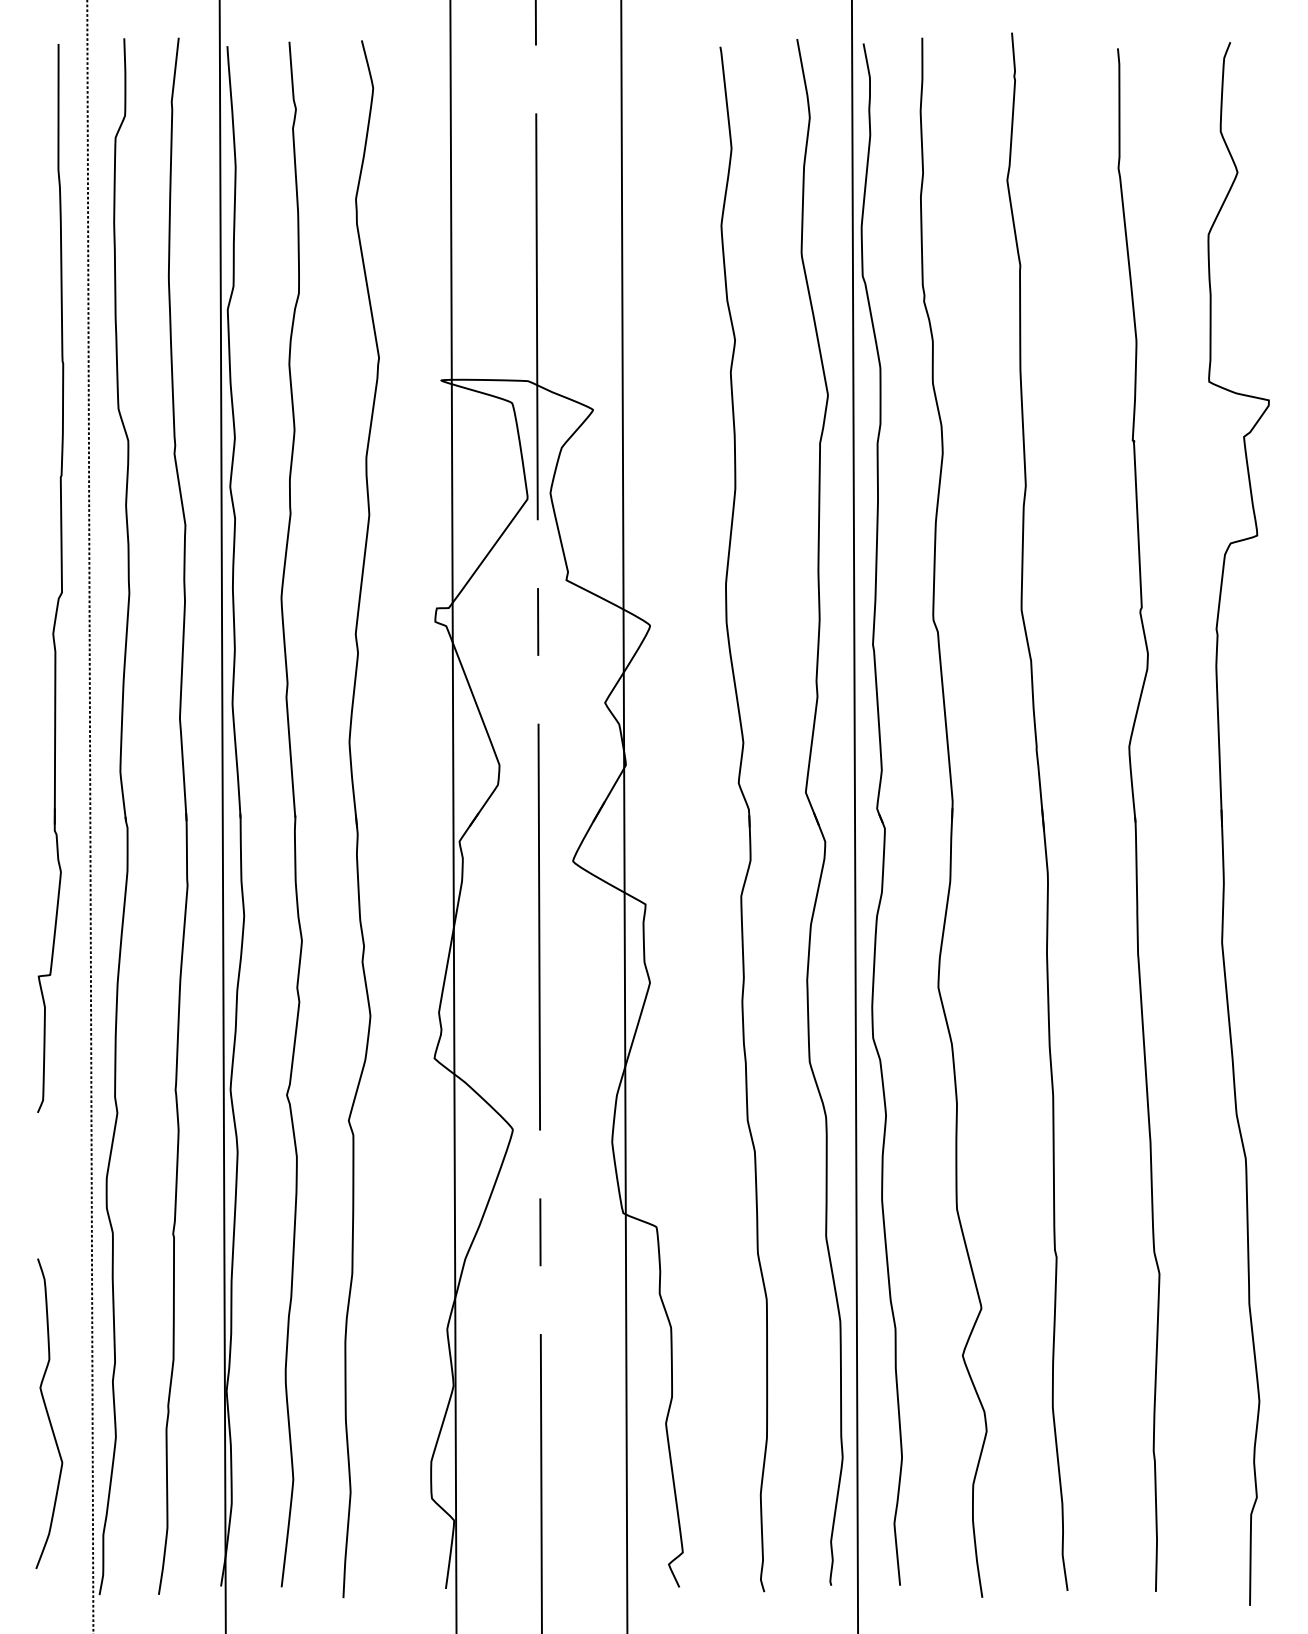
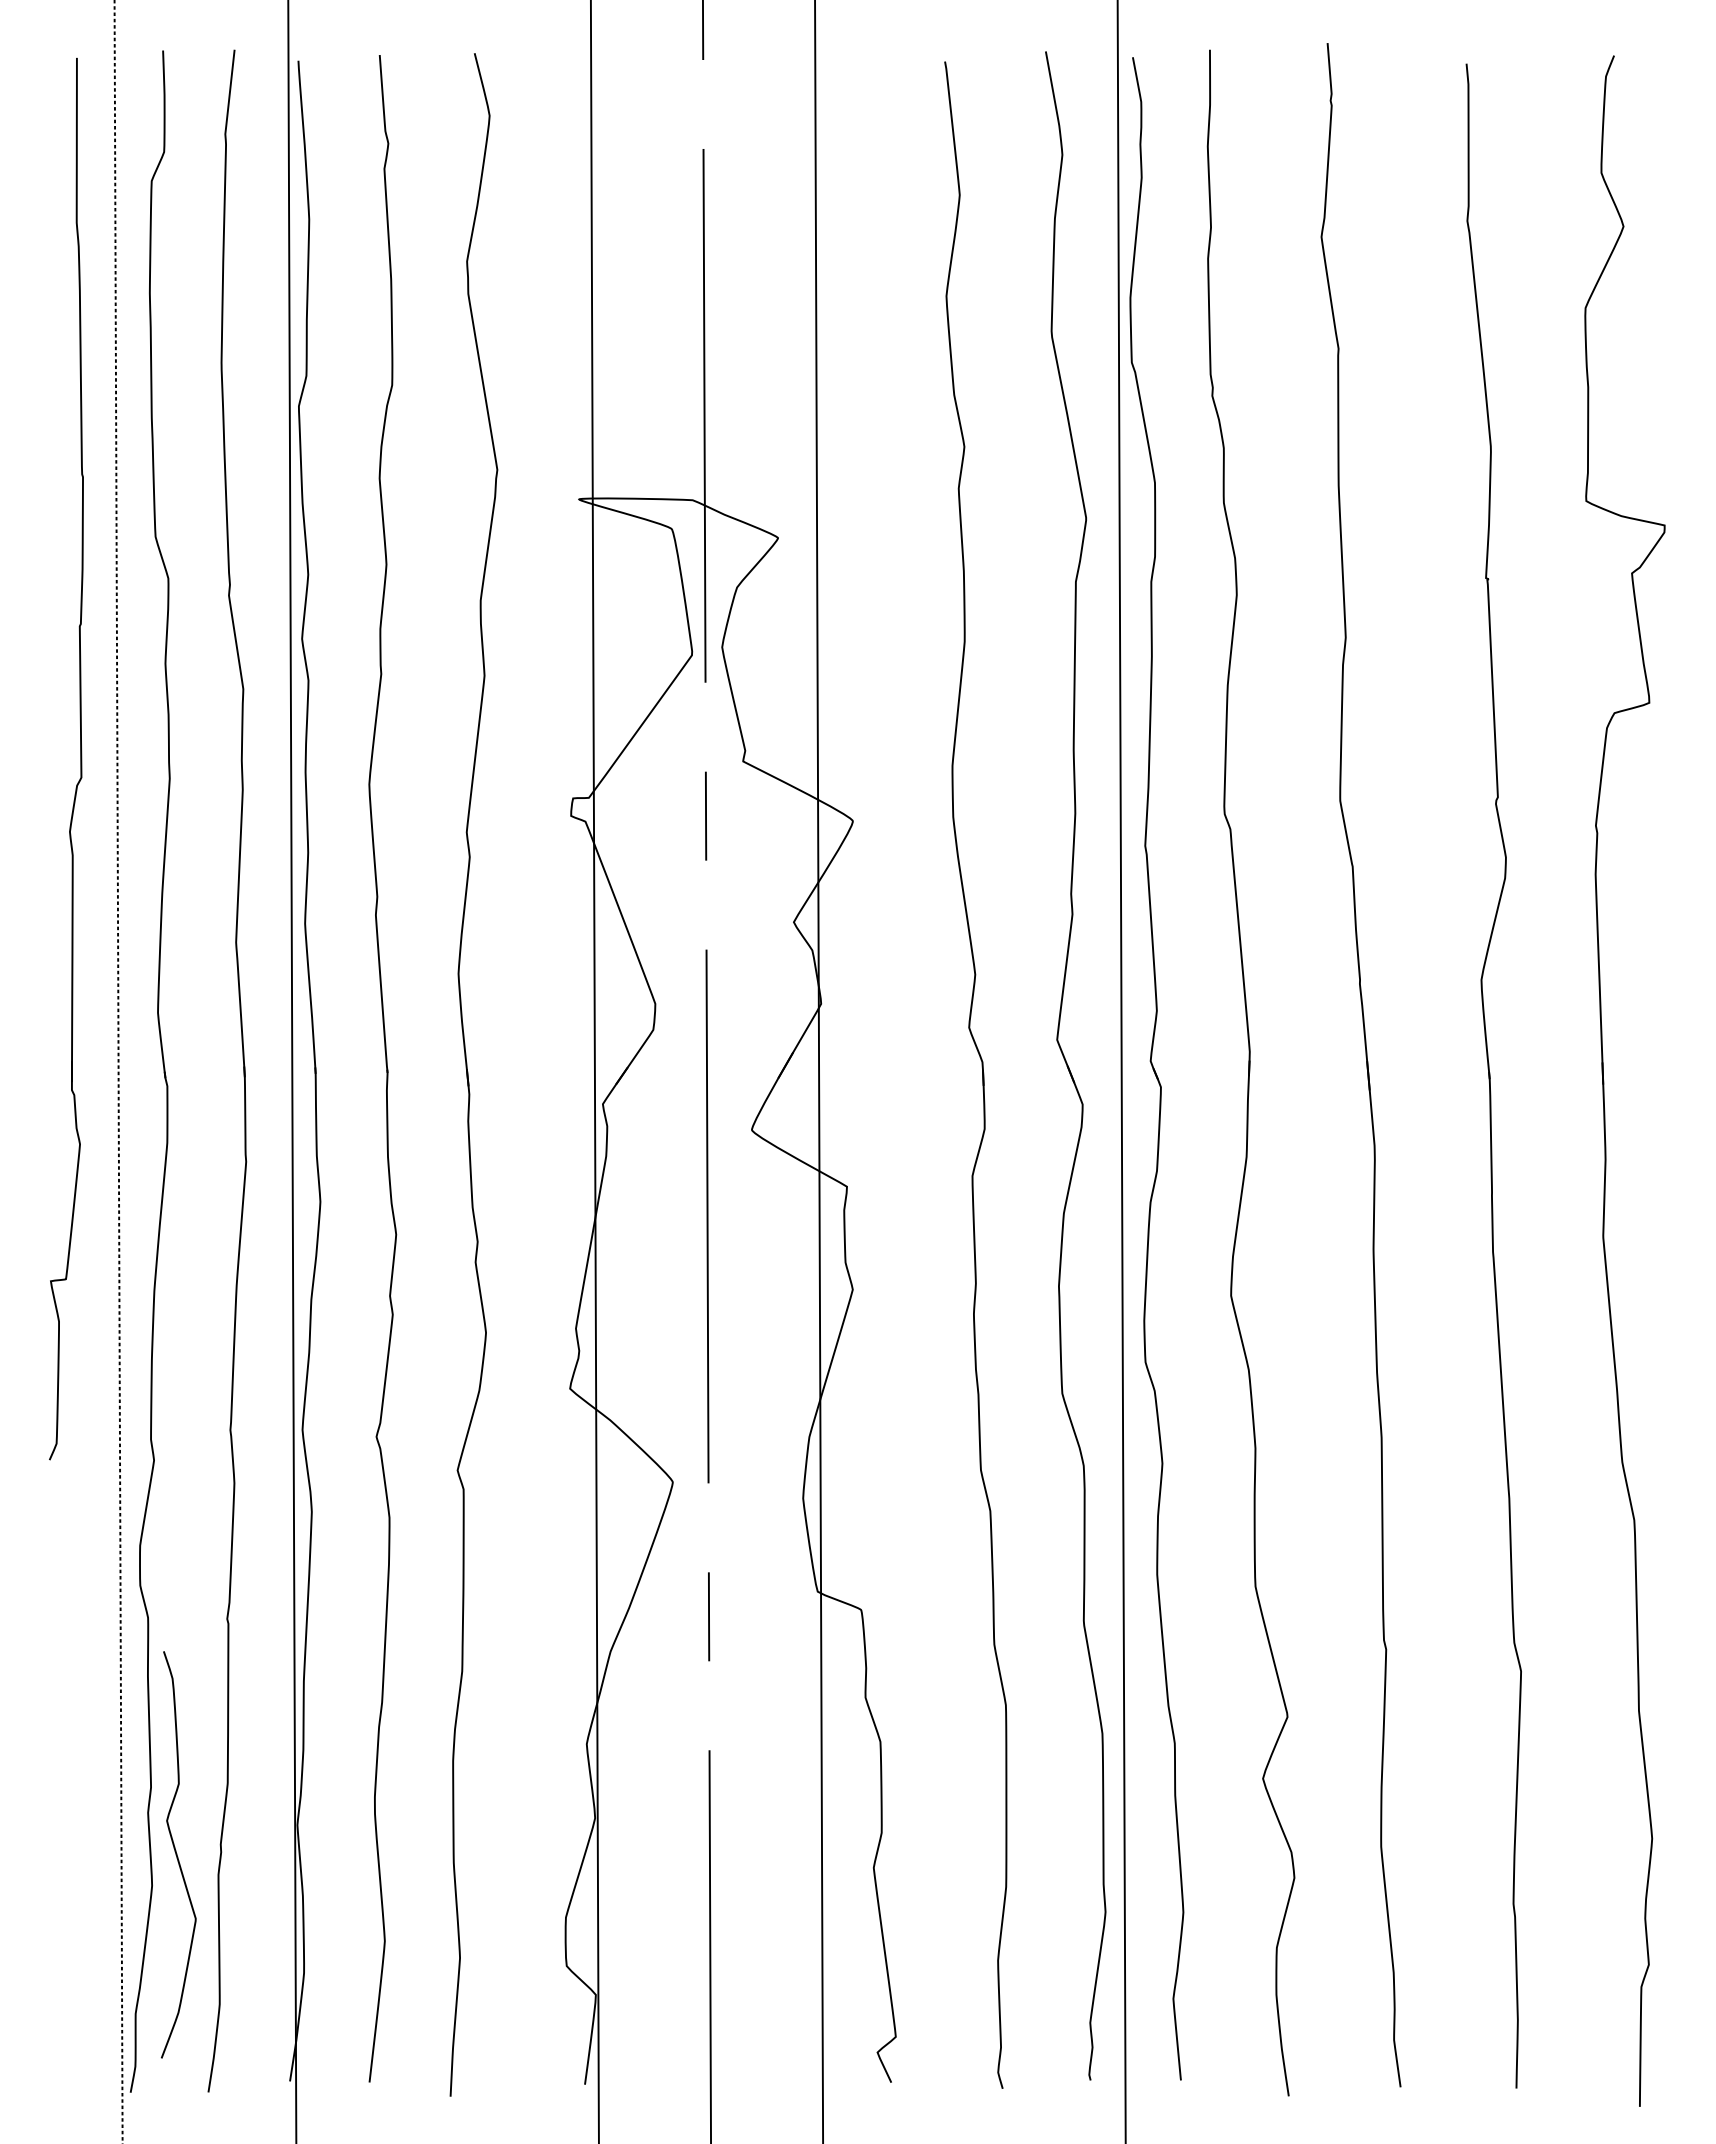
curve: (48, 1413) -> (177, 1854), moved

